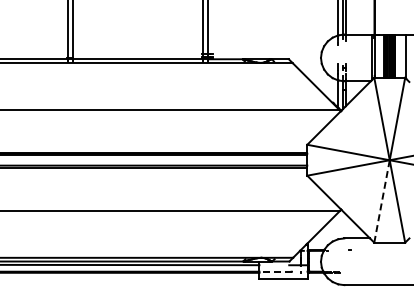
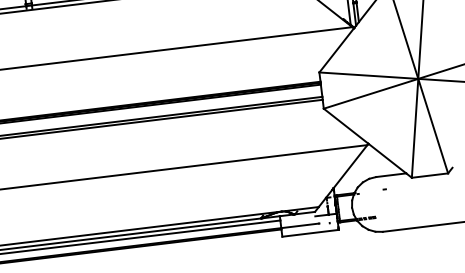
line: (382, 201) -> (415, 128), dashed -> solid
line: (275, 271) -> (300, 225), dashed -> solid

